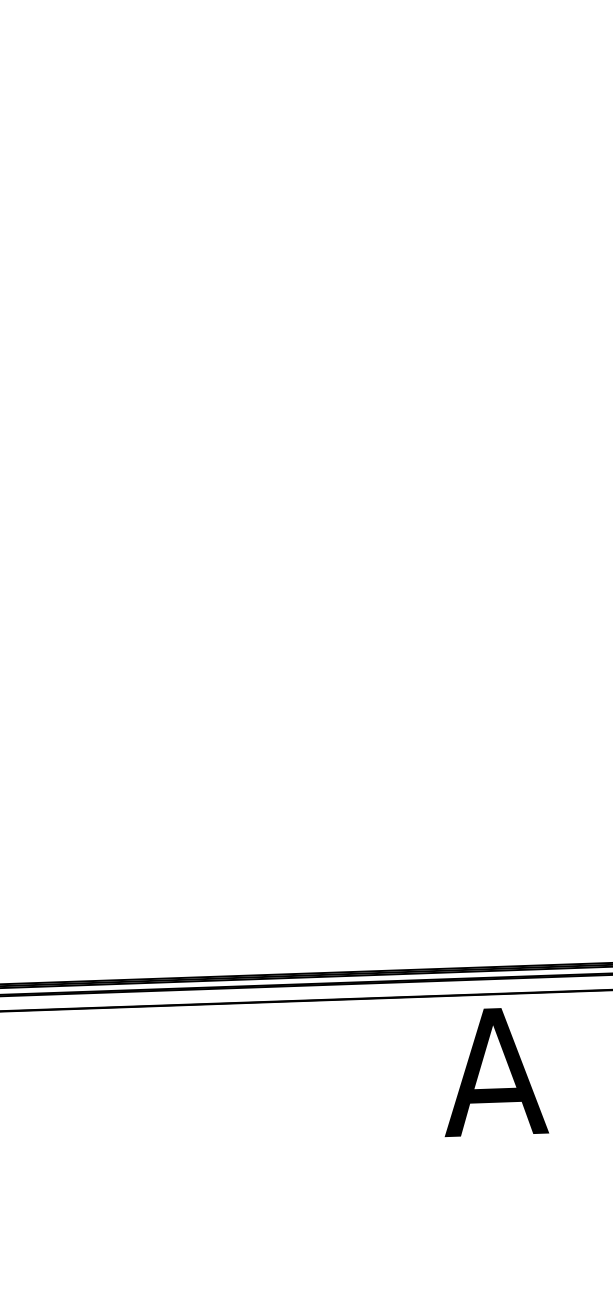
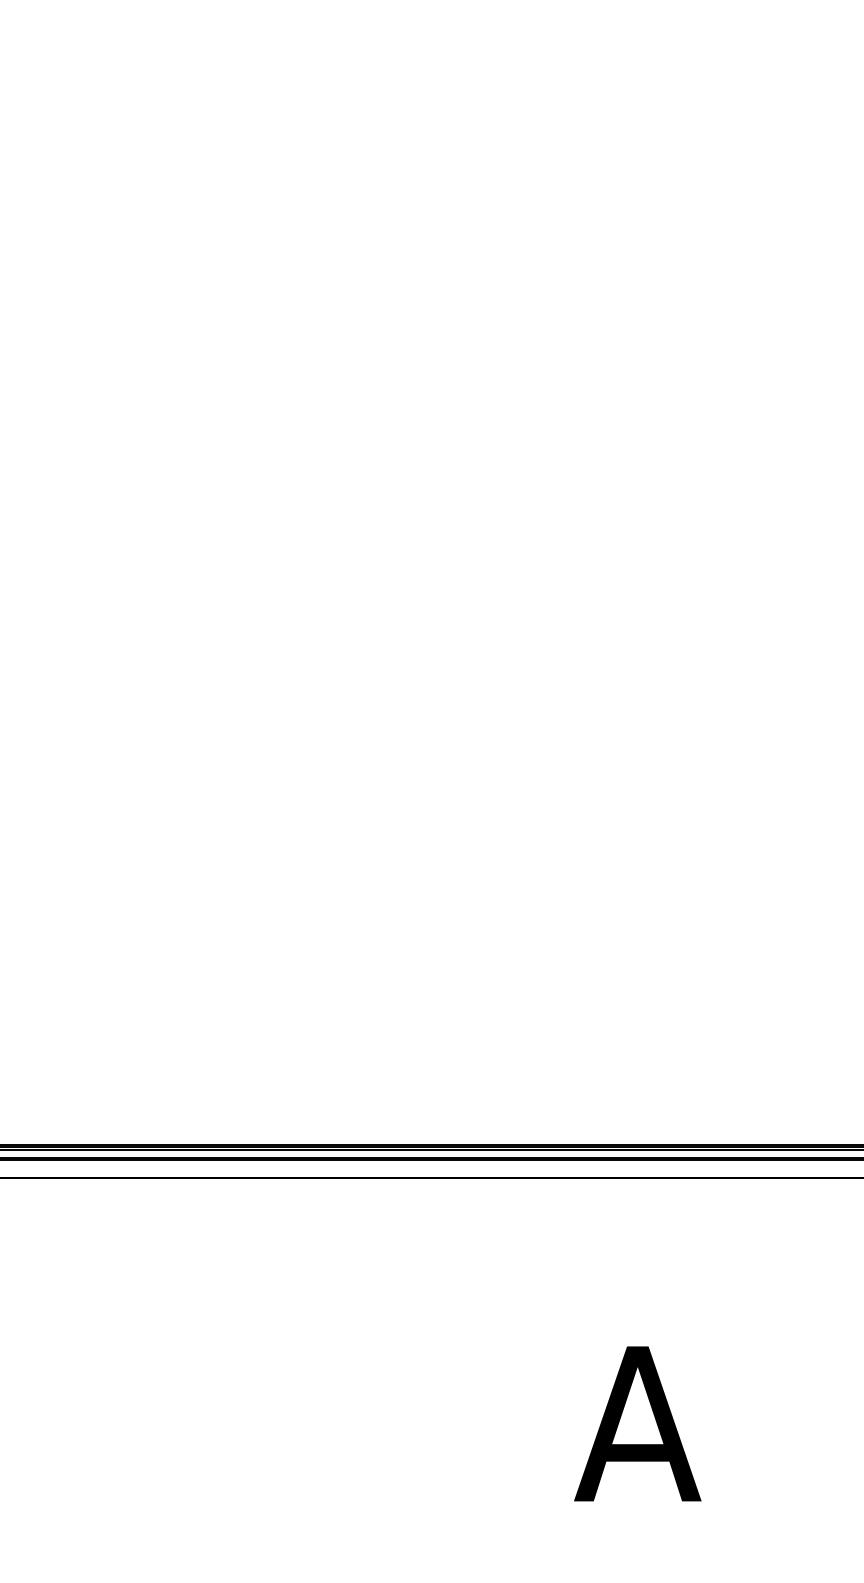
text: (494, 1071) -> (637, 1423), moved

